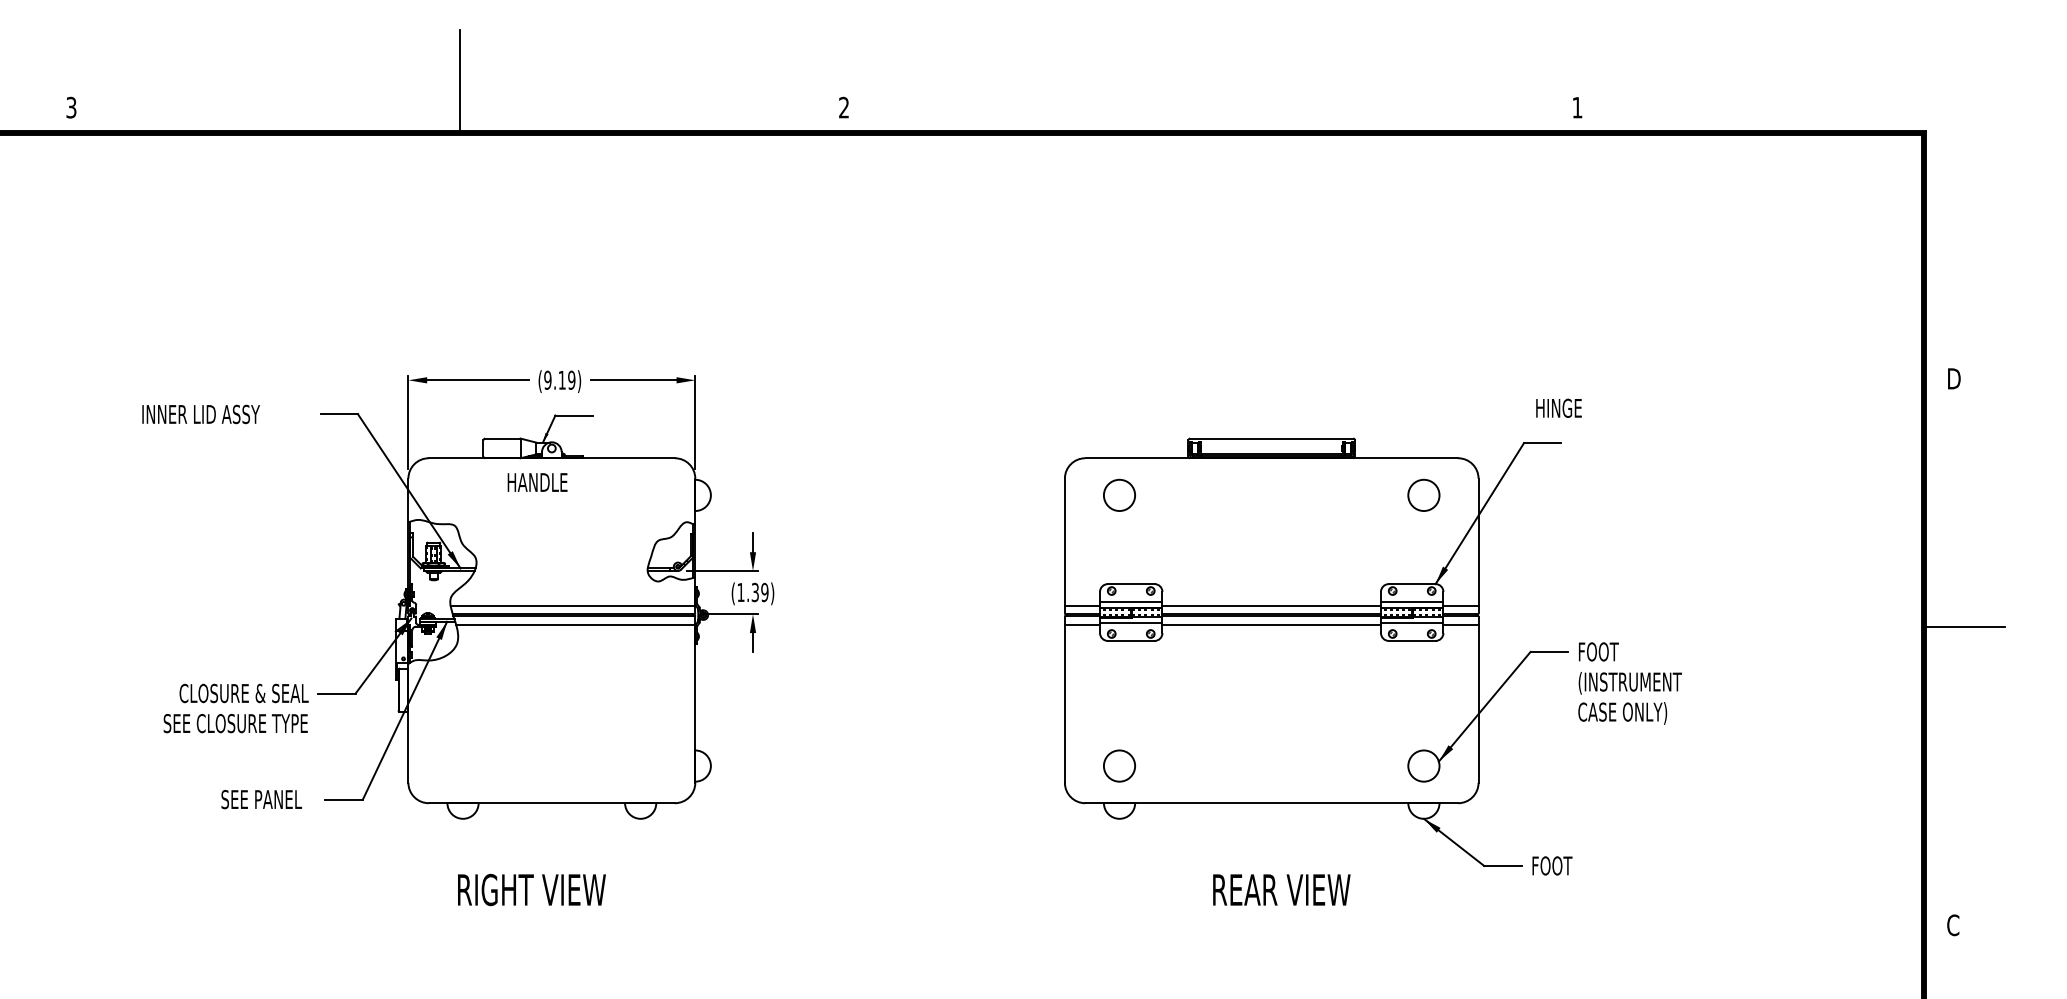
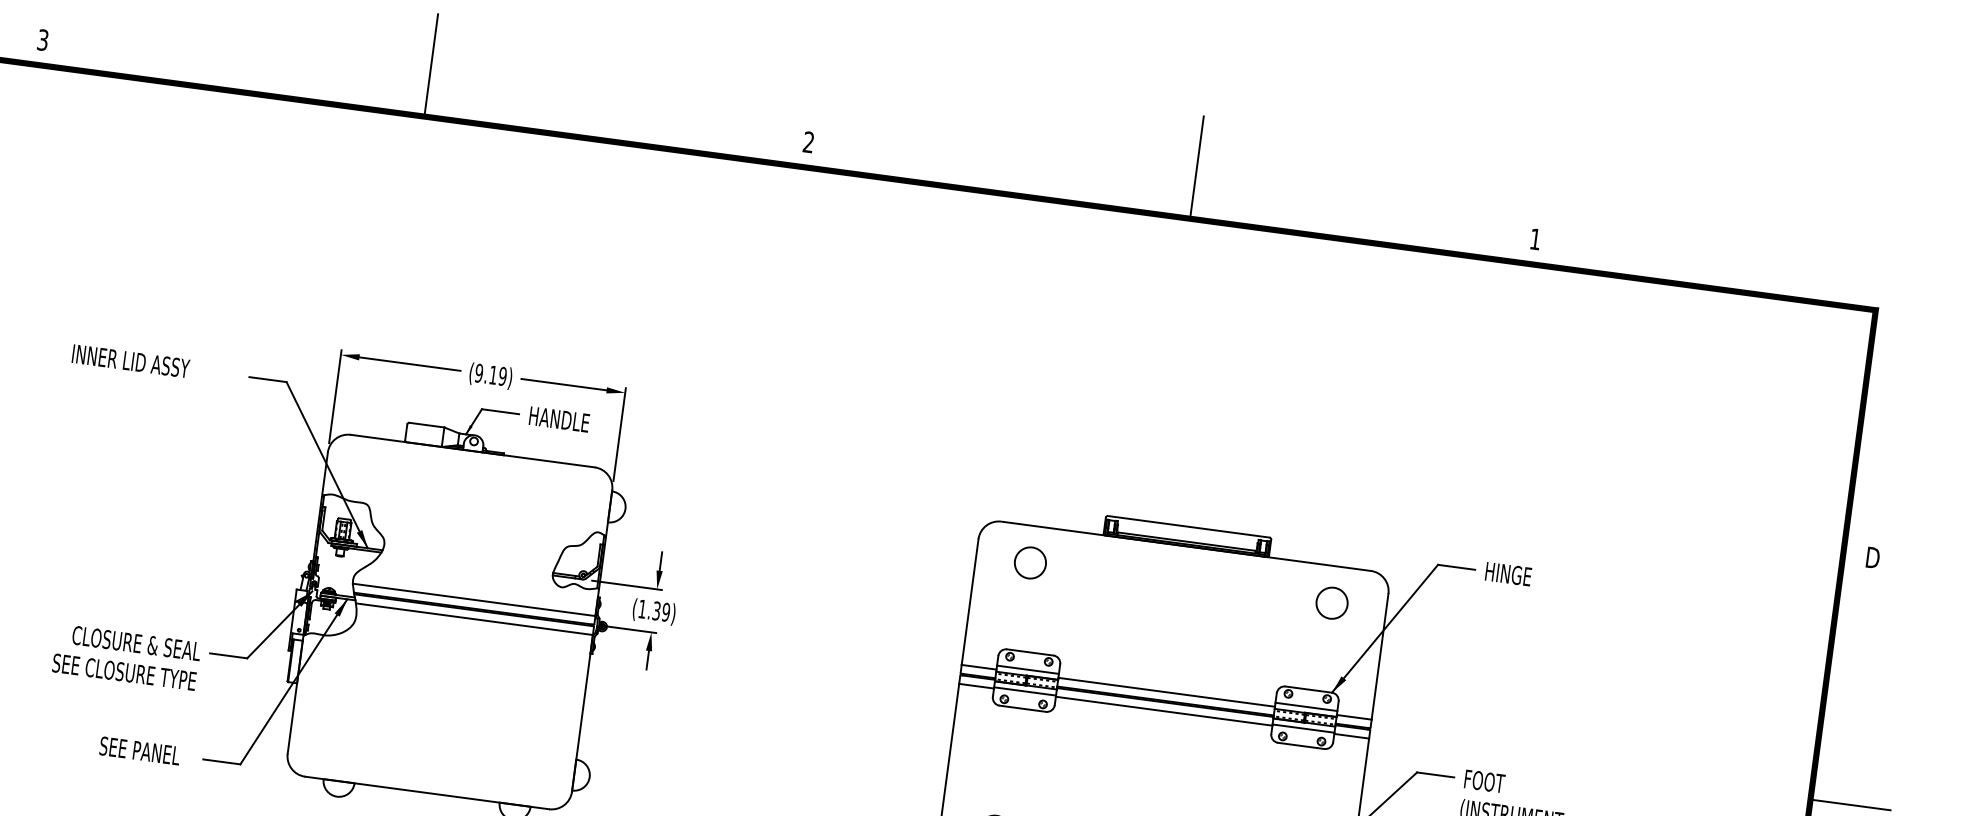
line: (1232, 79) -> (1197, 165), added
text: (1558, 407) -> (1508, 573), moved
text: (537, 482) -> (559, 419), moved

